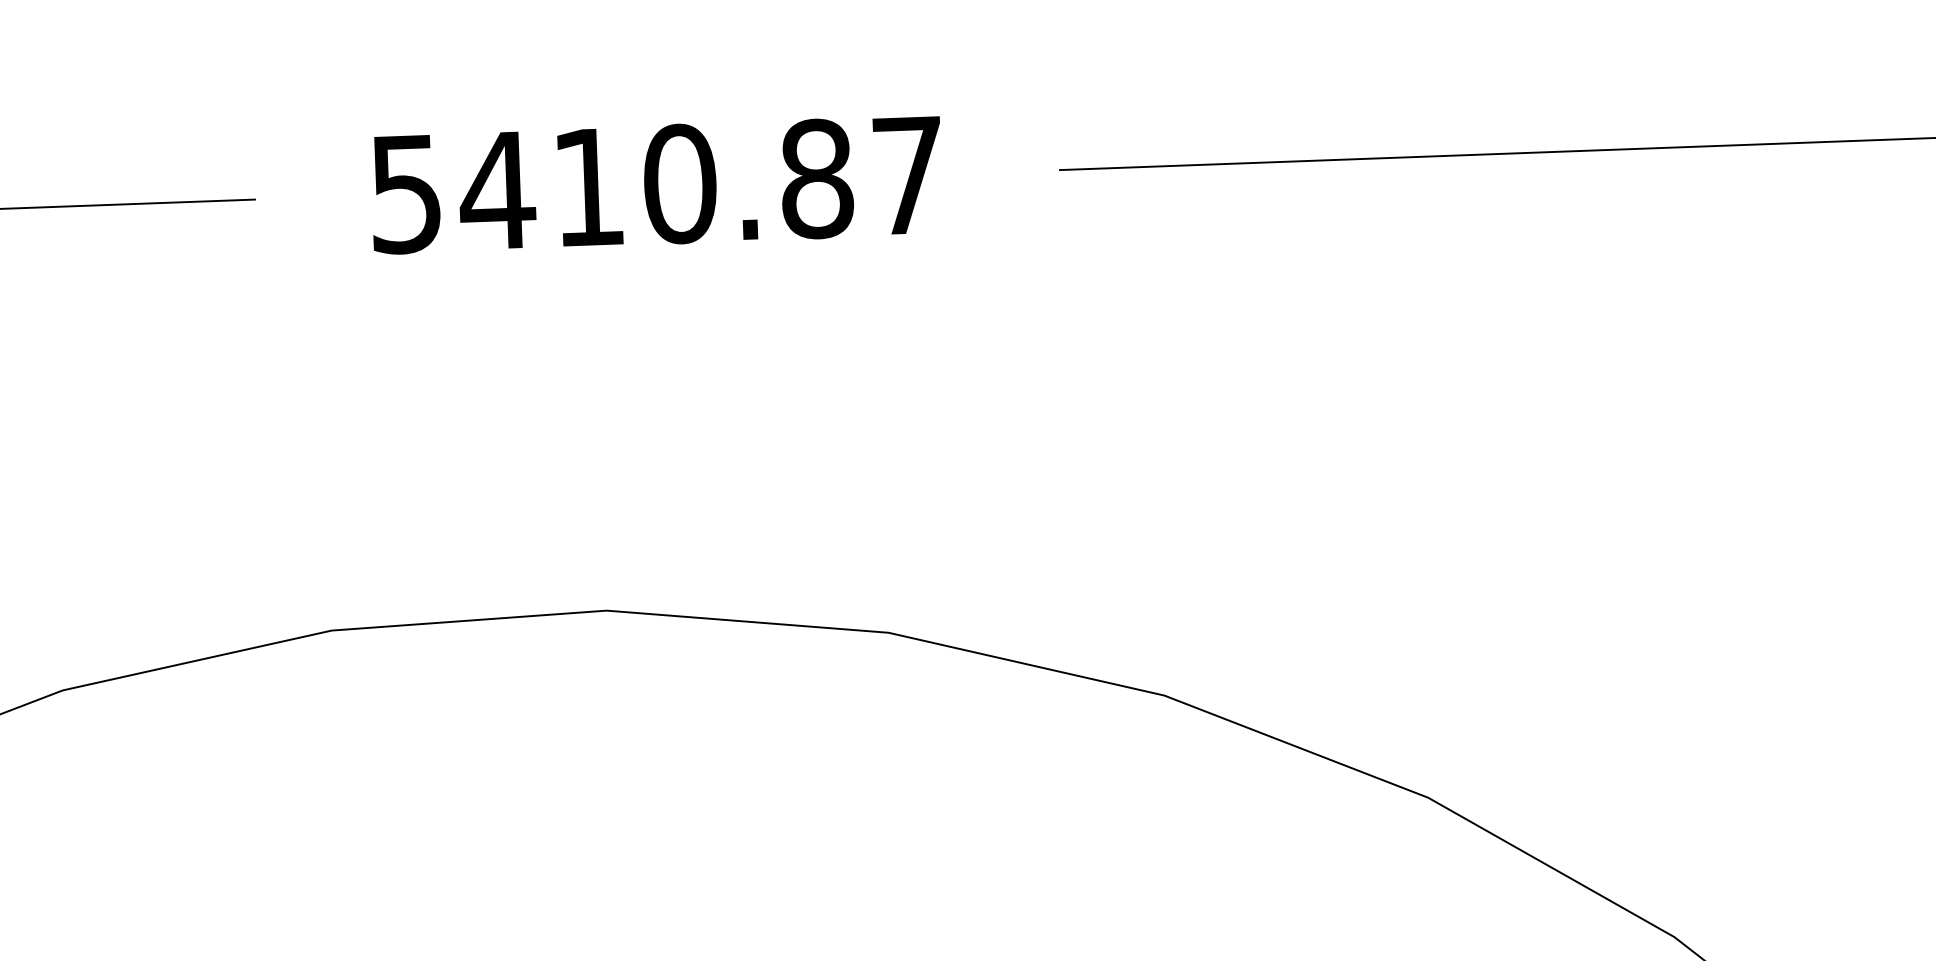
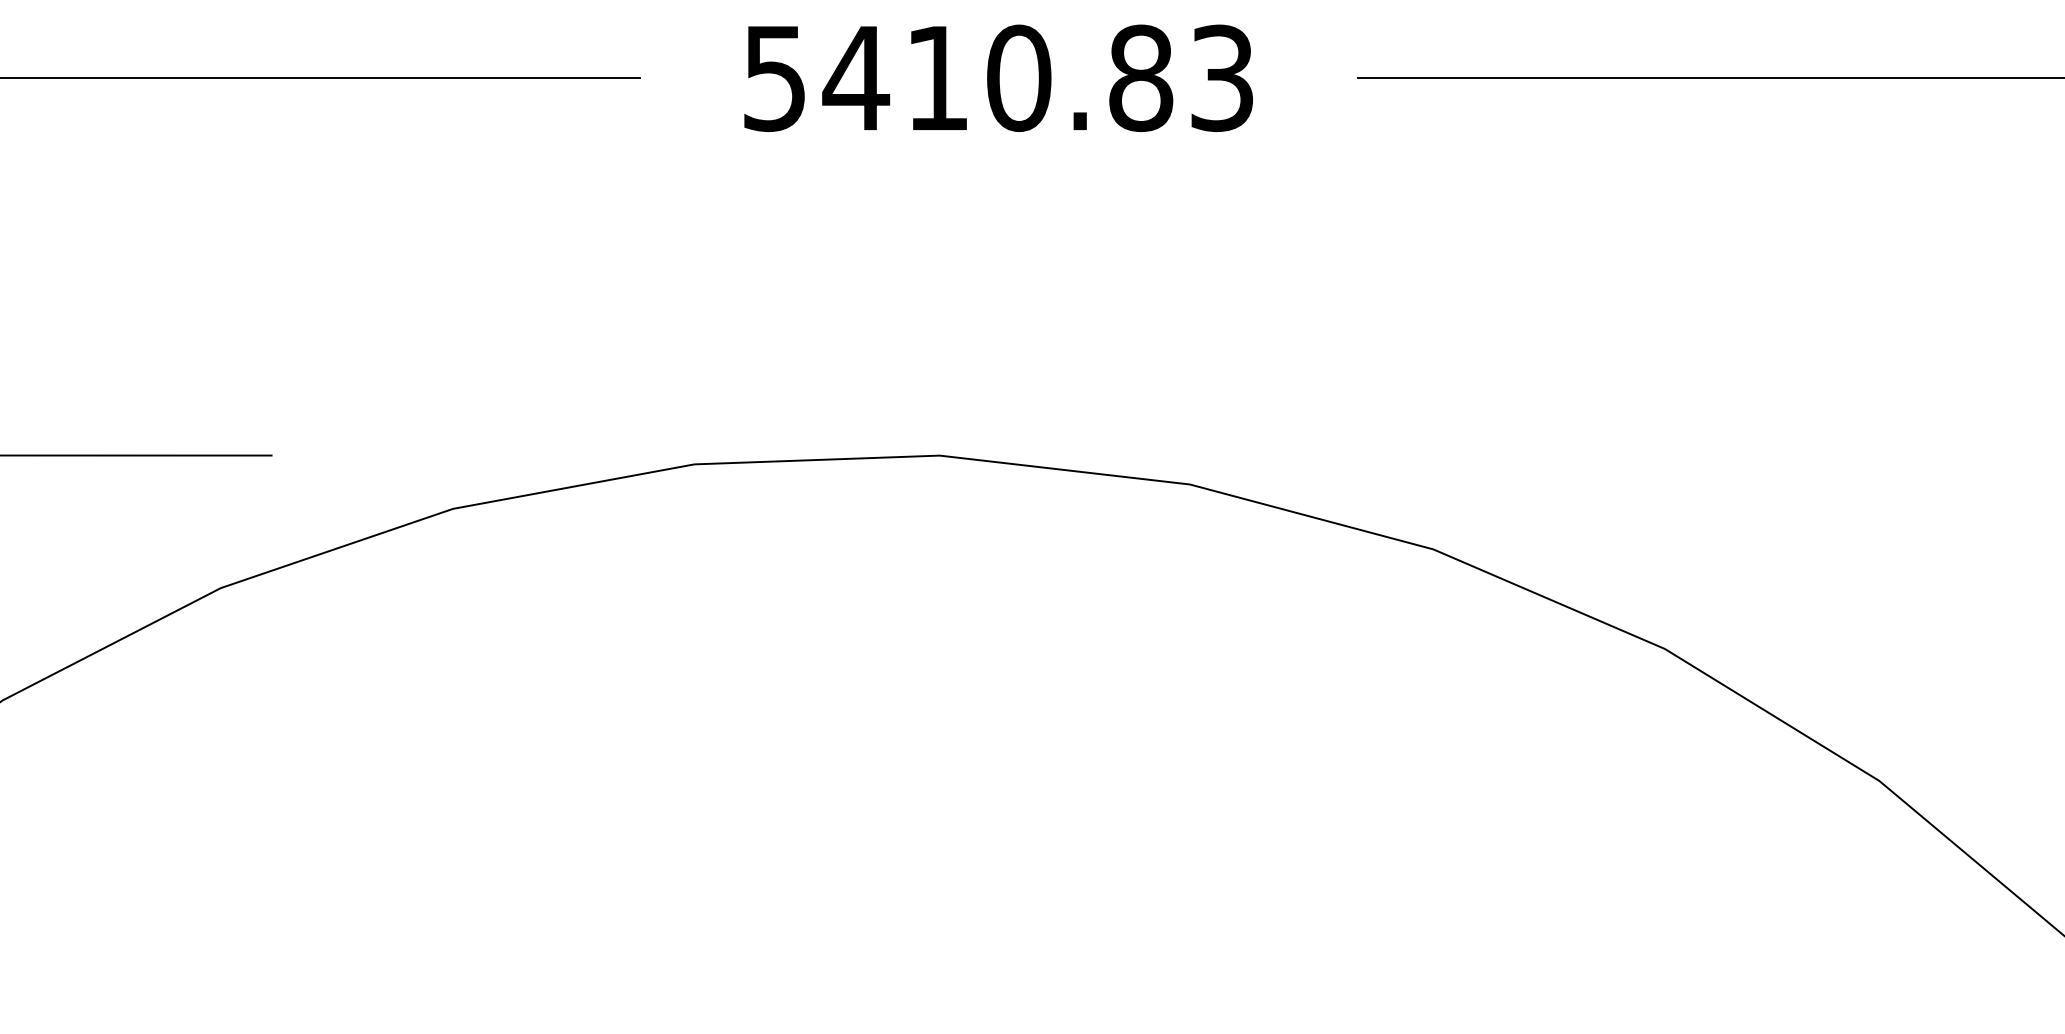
text: (908, 175) -> (1222, 78), 5410.87 -> 5410.83

